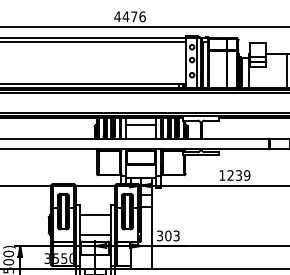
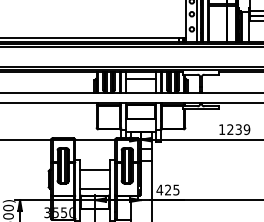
text: (167, 235) -> (167, 189), 303 -> 425

